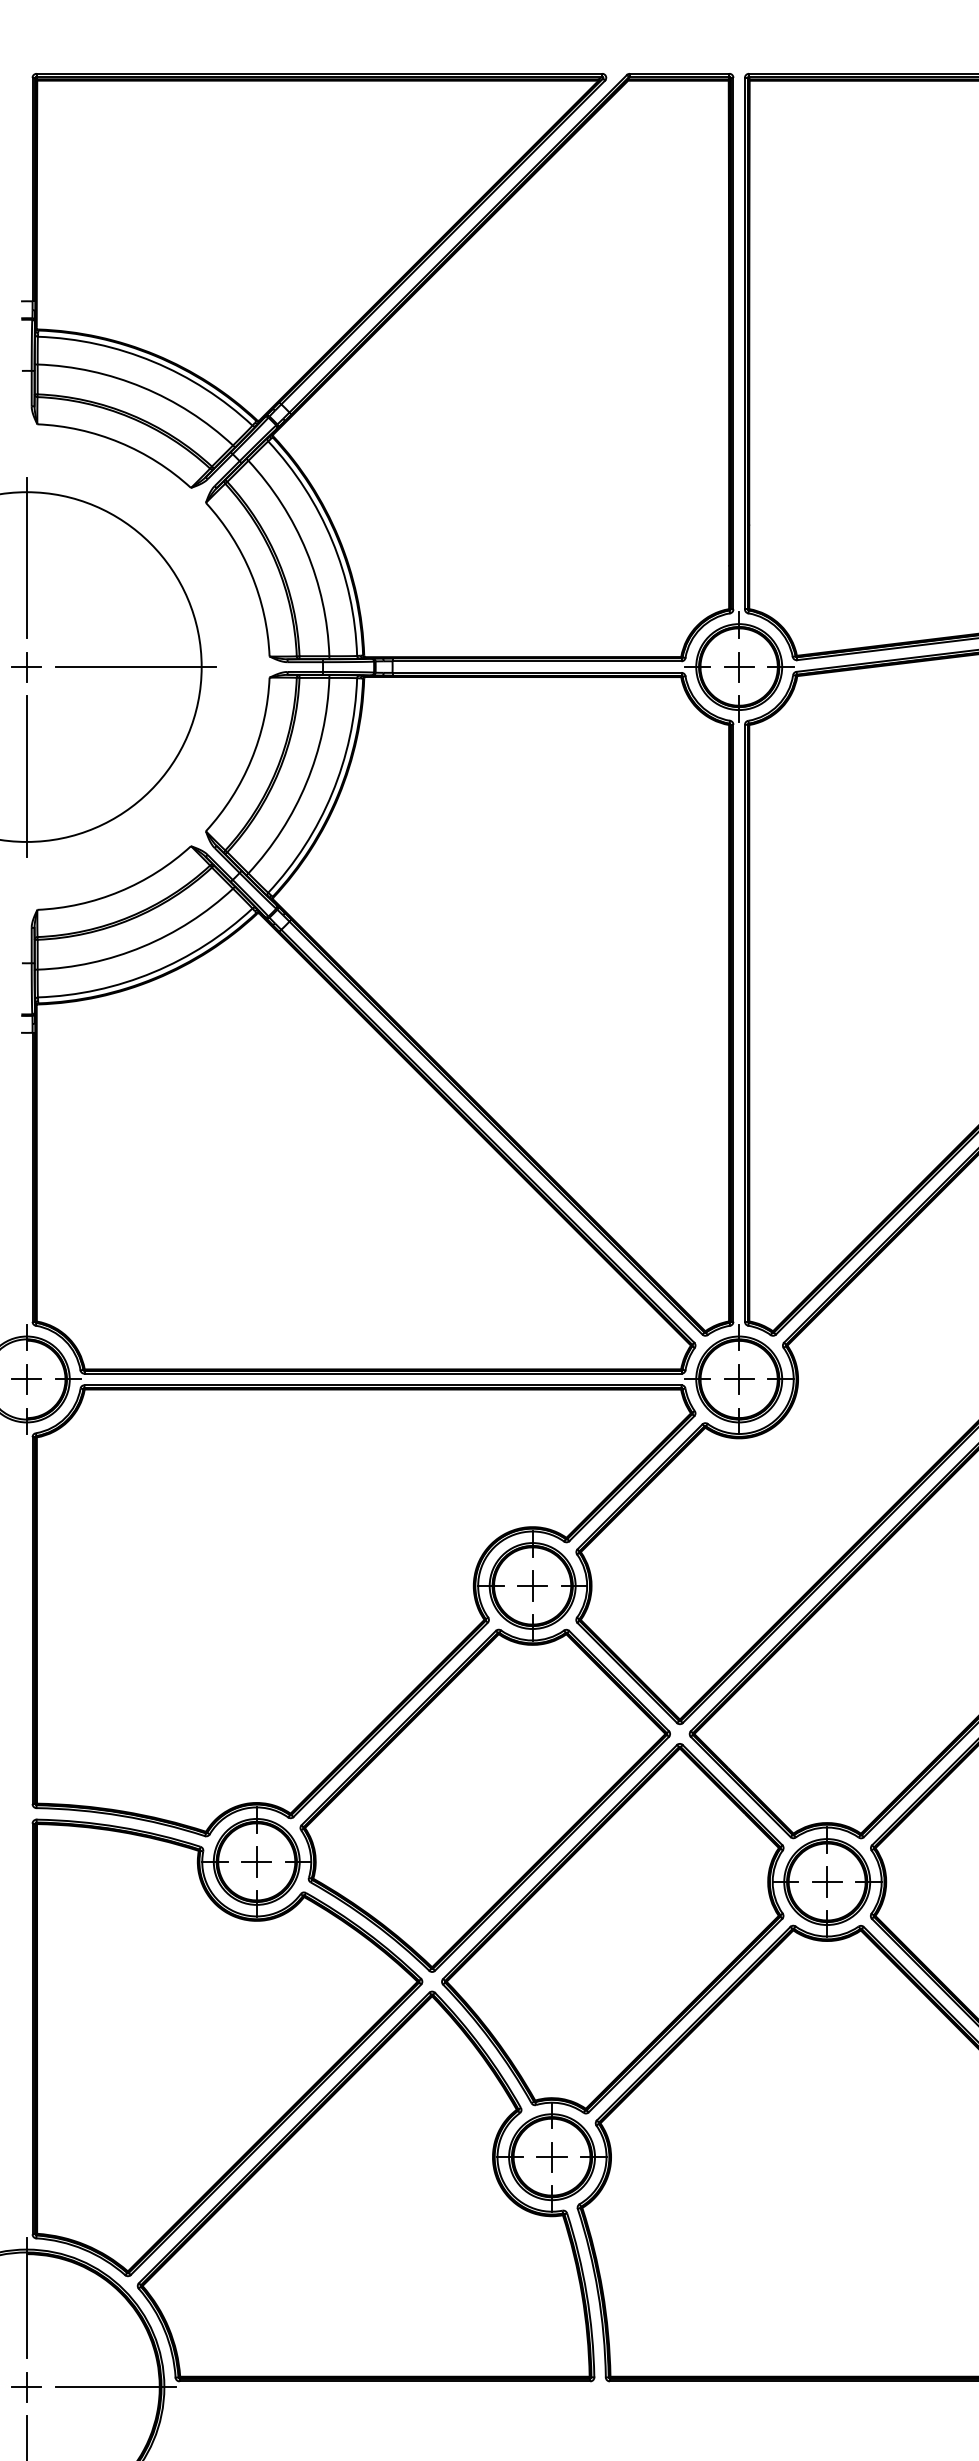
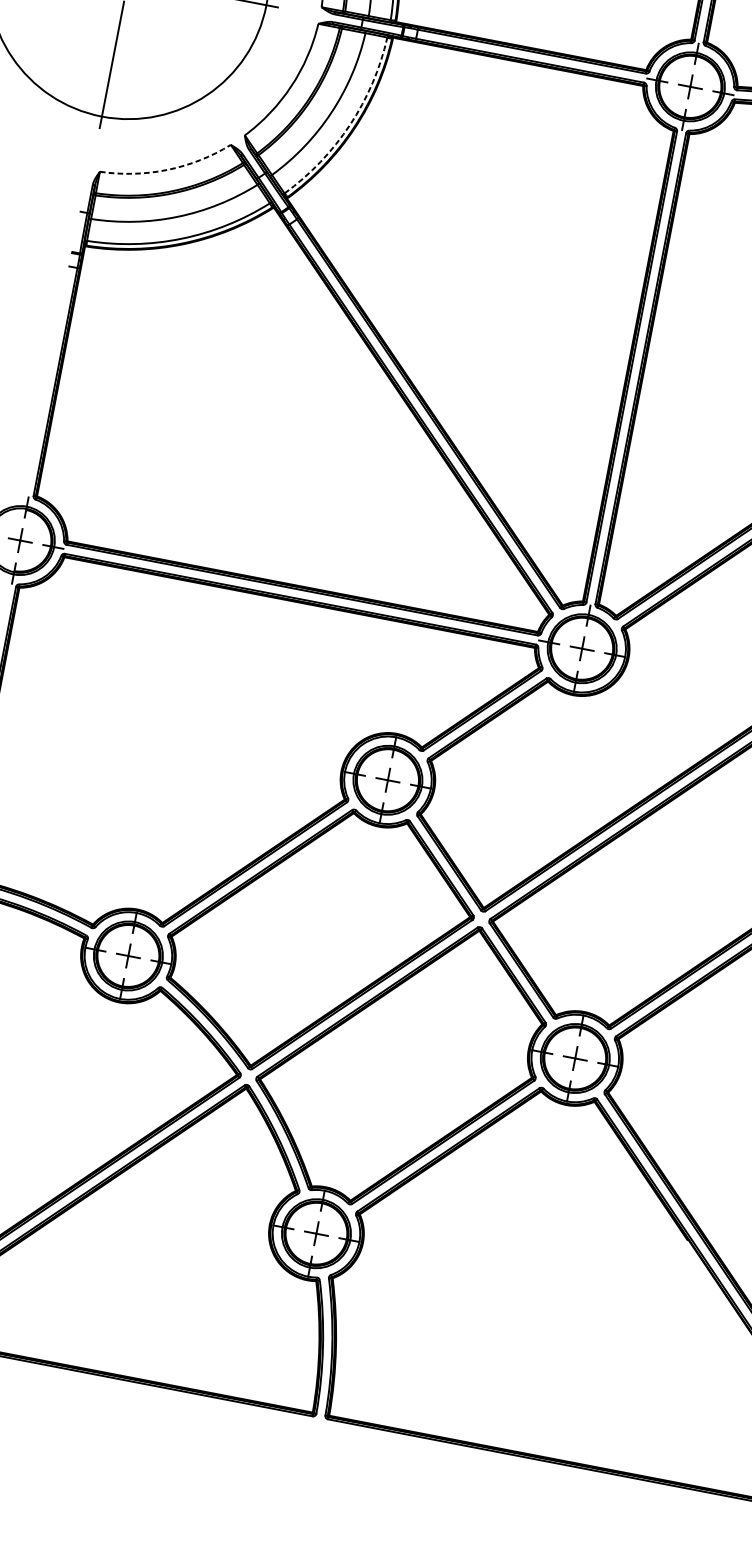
arc: (332, 793) -> (350, 124), solid -> dashed
arc: (119, 891) -> (167, 169), solid -> dashed

